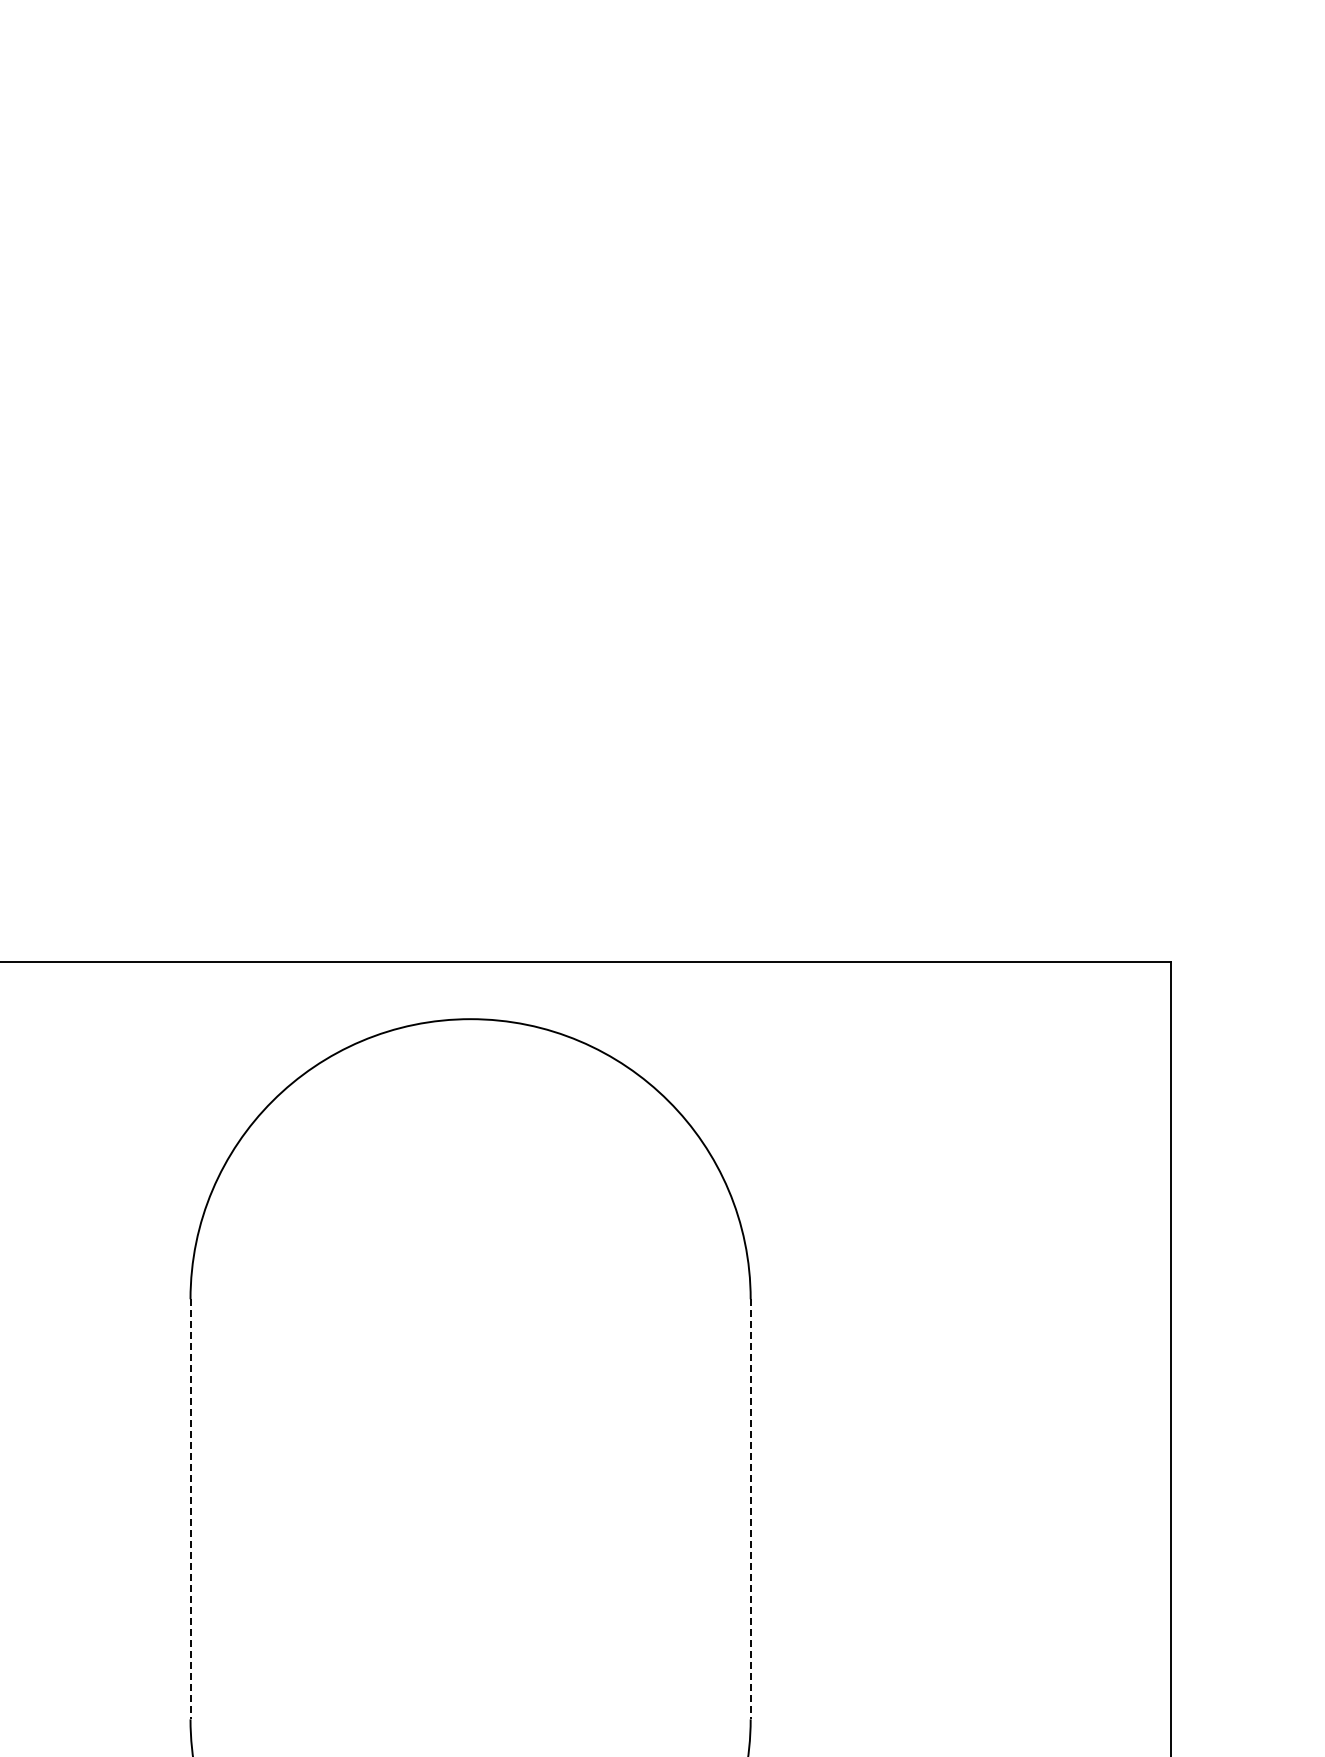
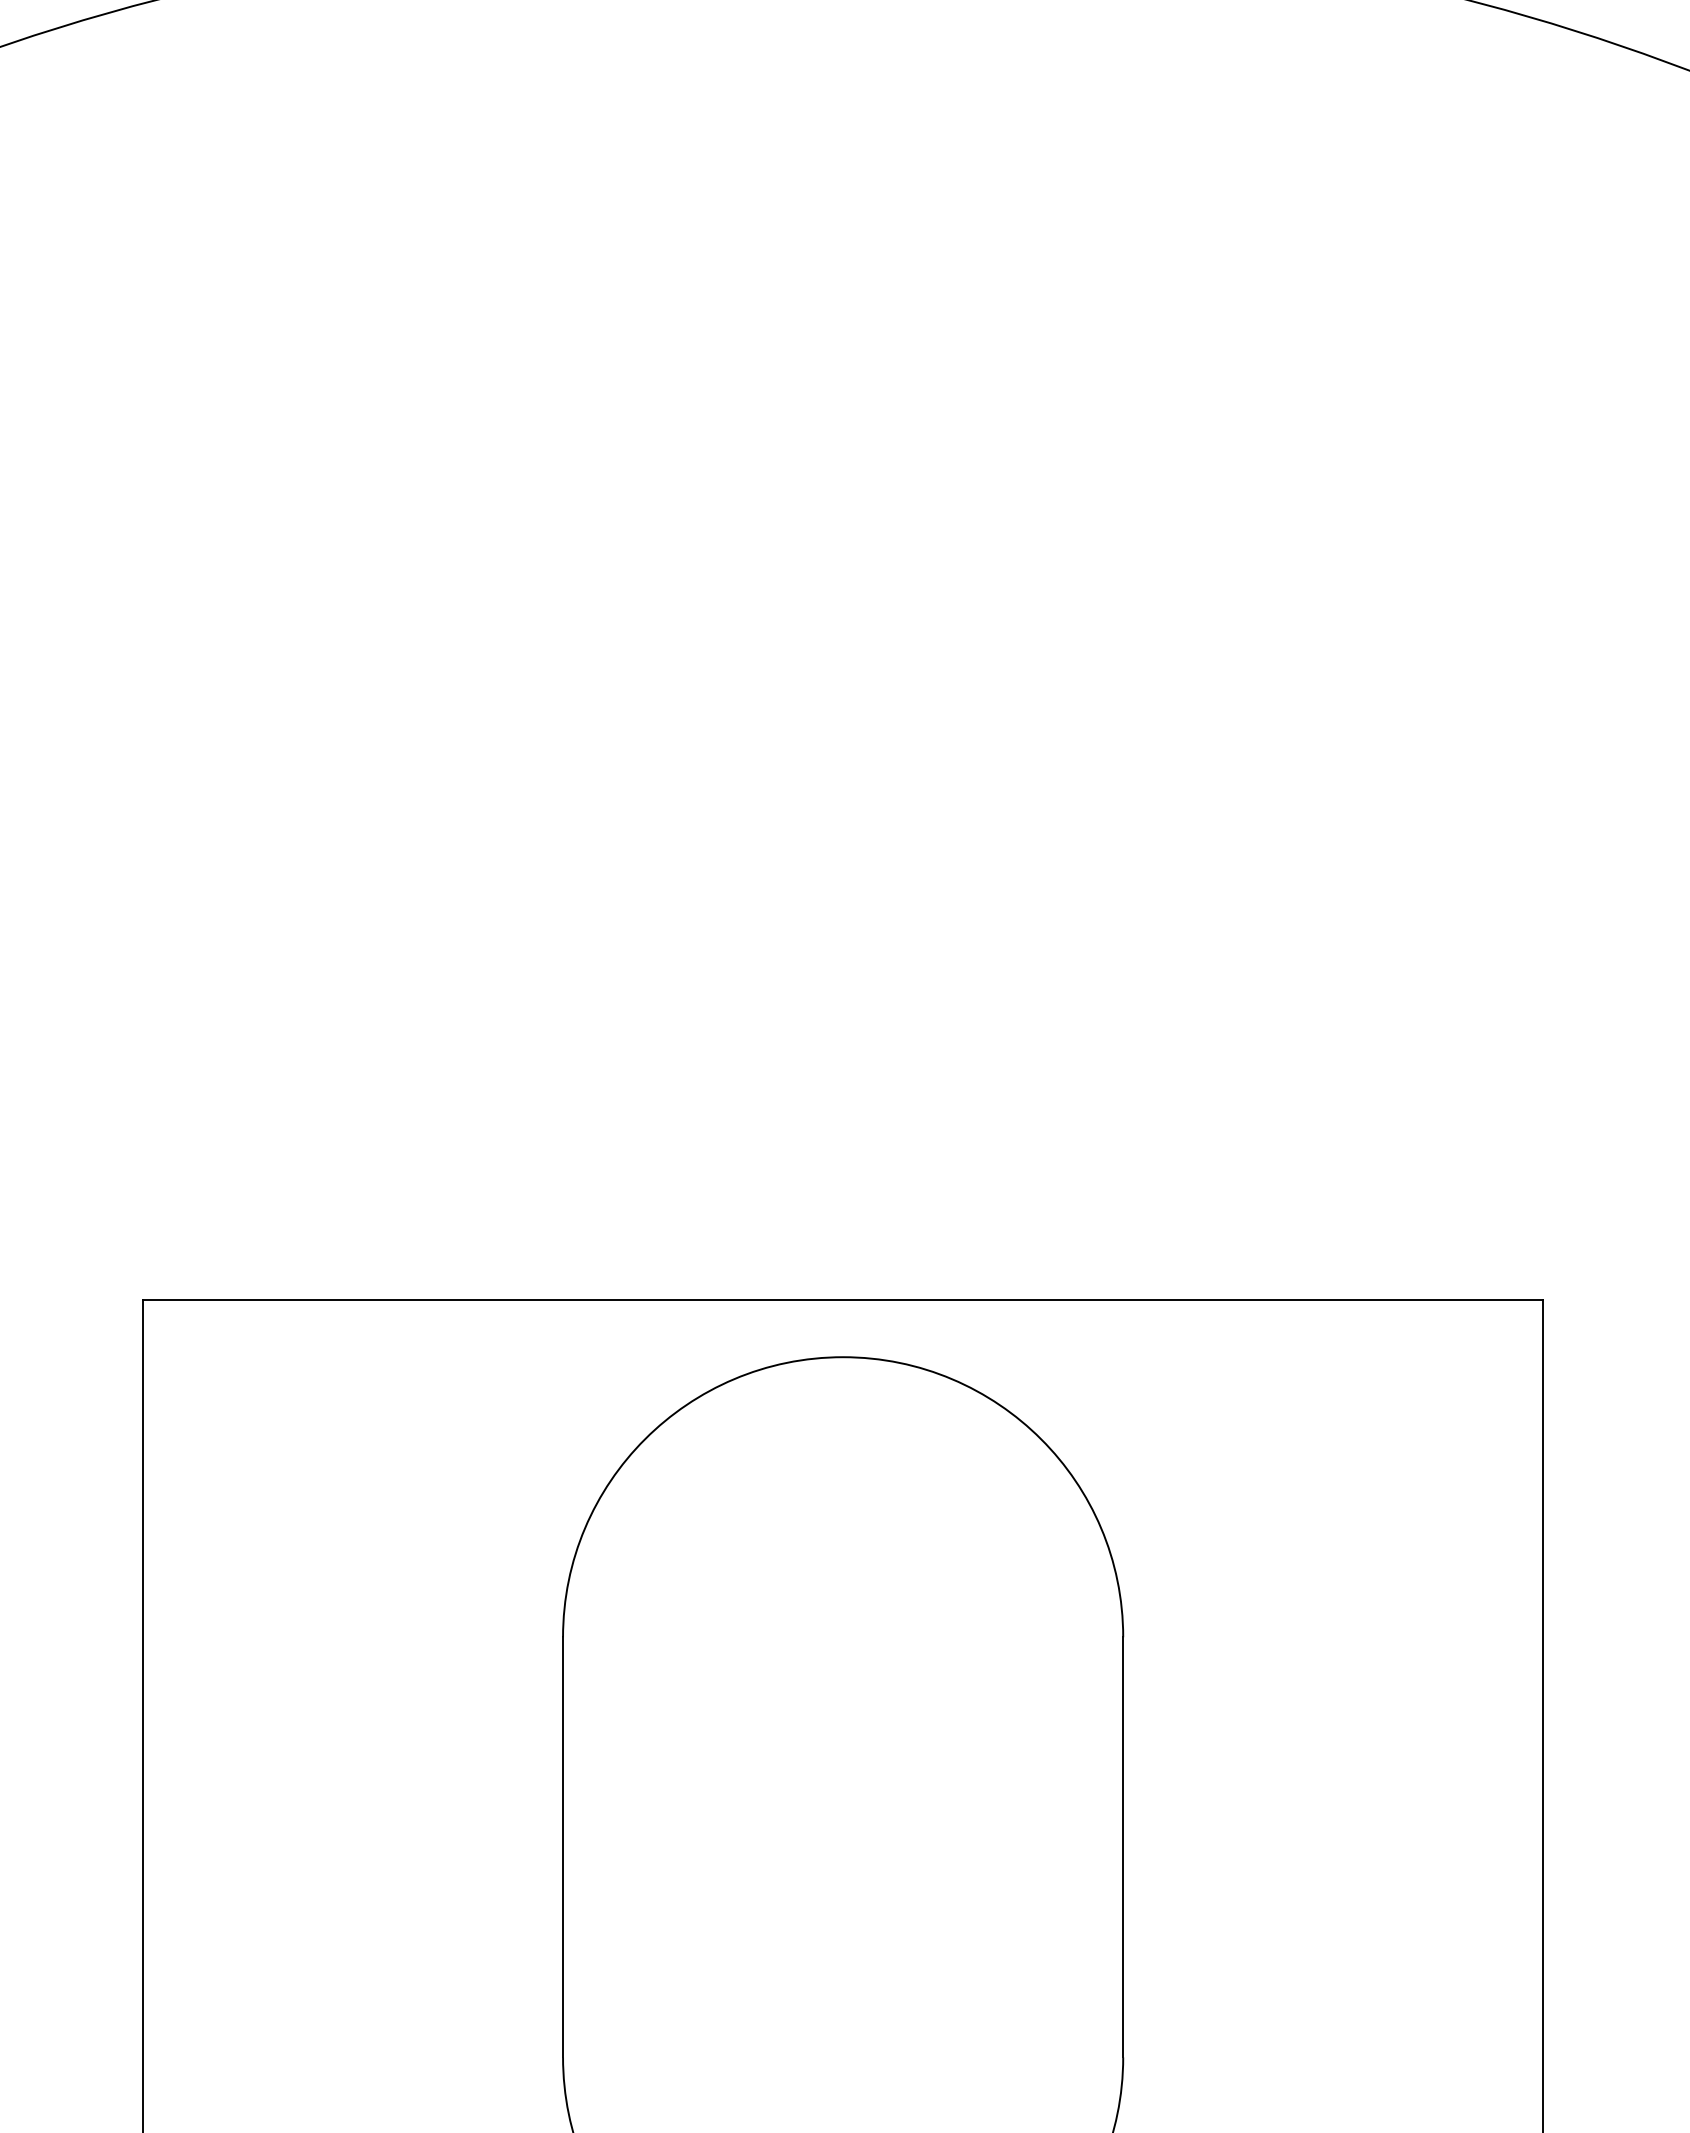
line: (190, 1509) -> (563, 1847), dashed -> solid
line: (750, 1509) -> (1123, 1847), dashed -> solid

